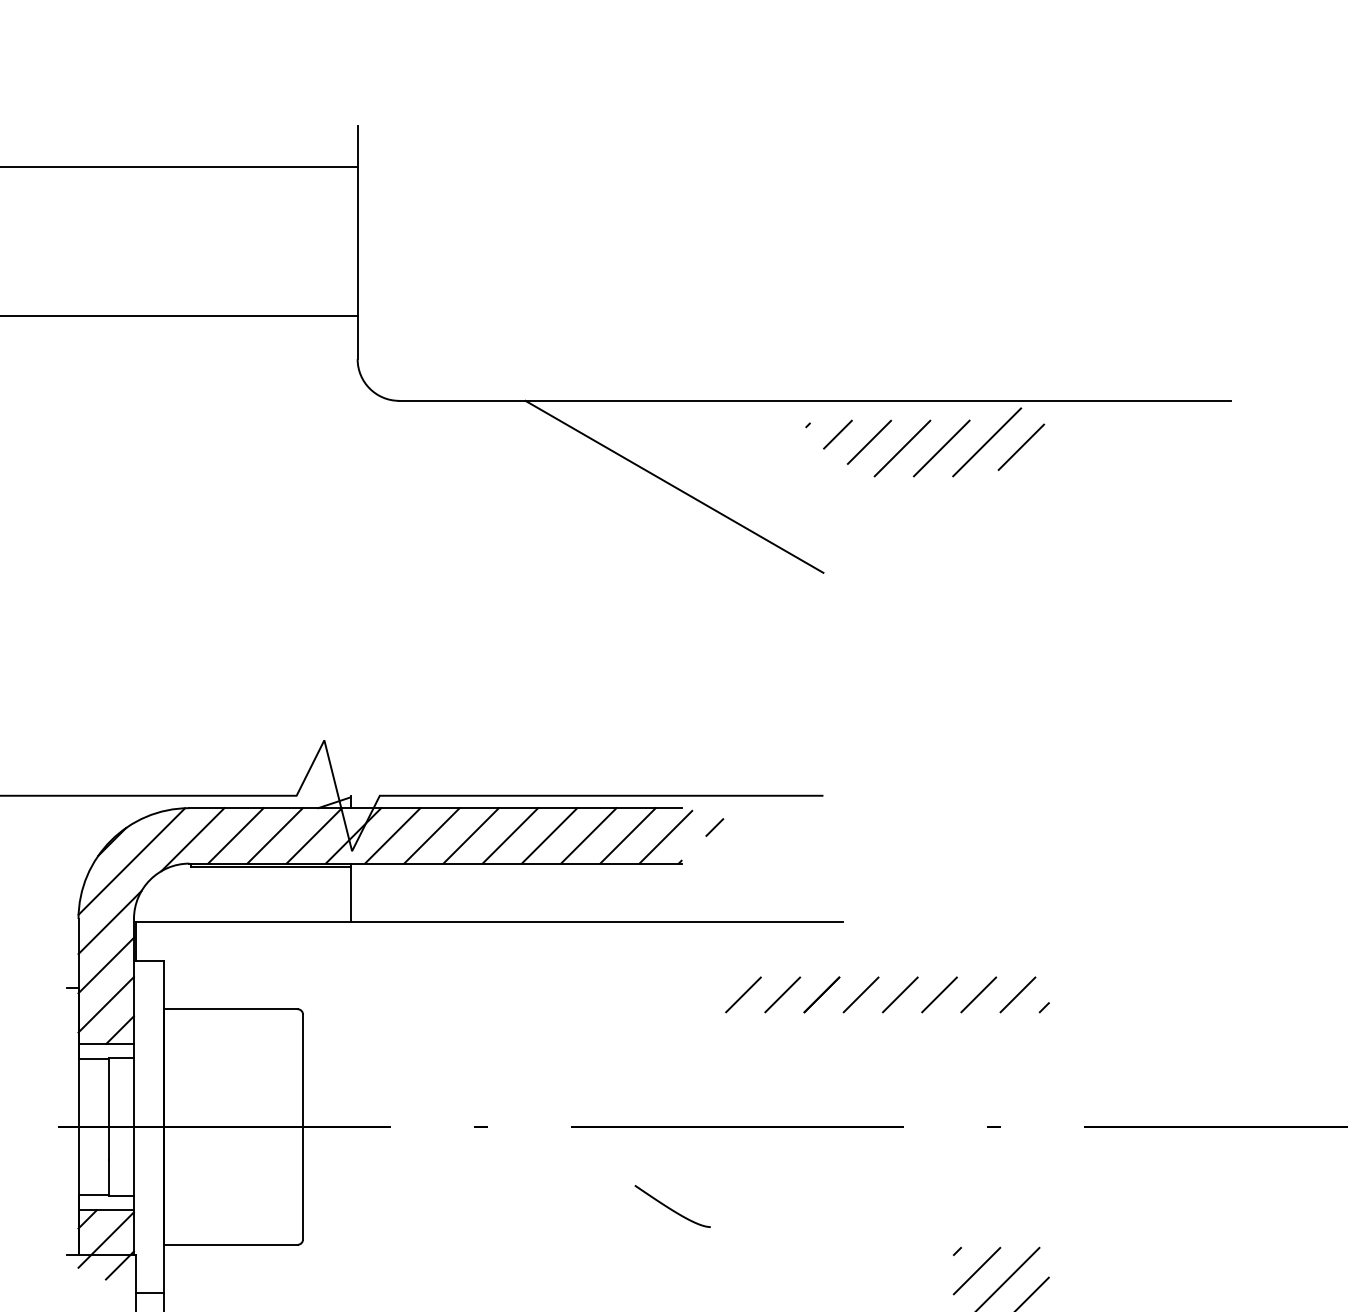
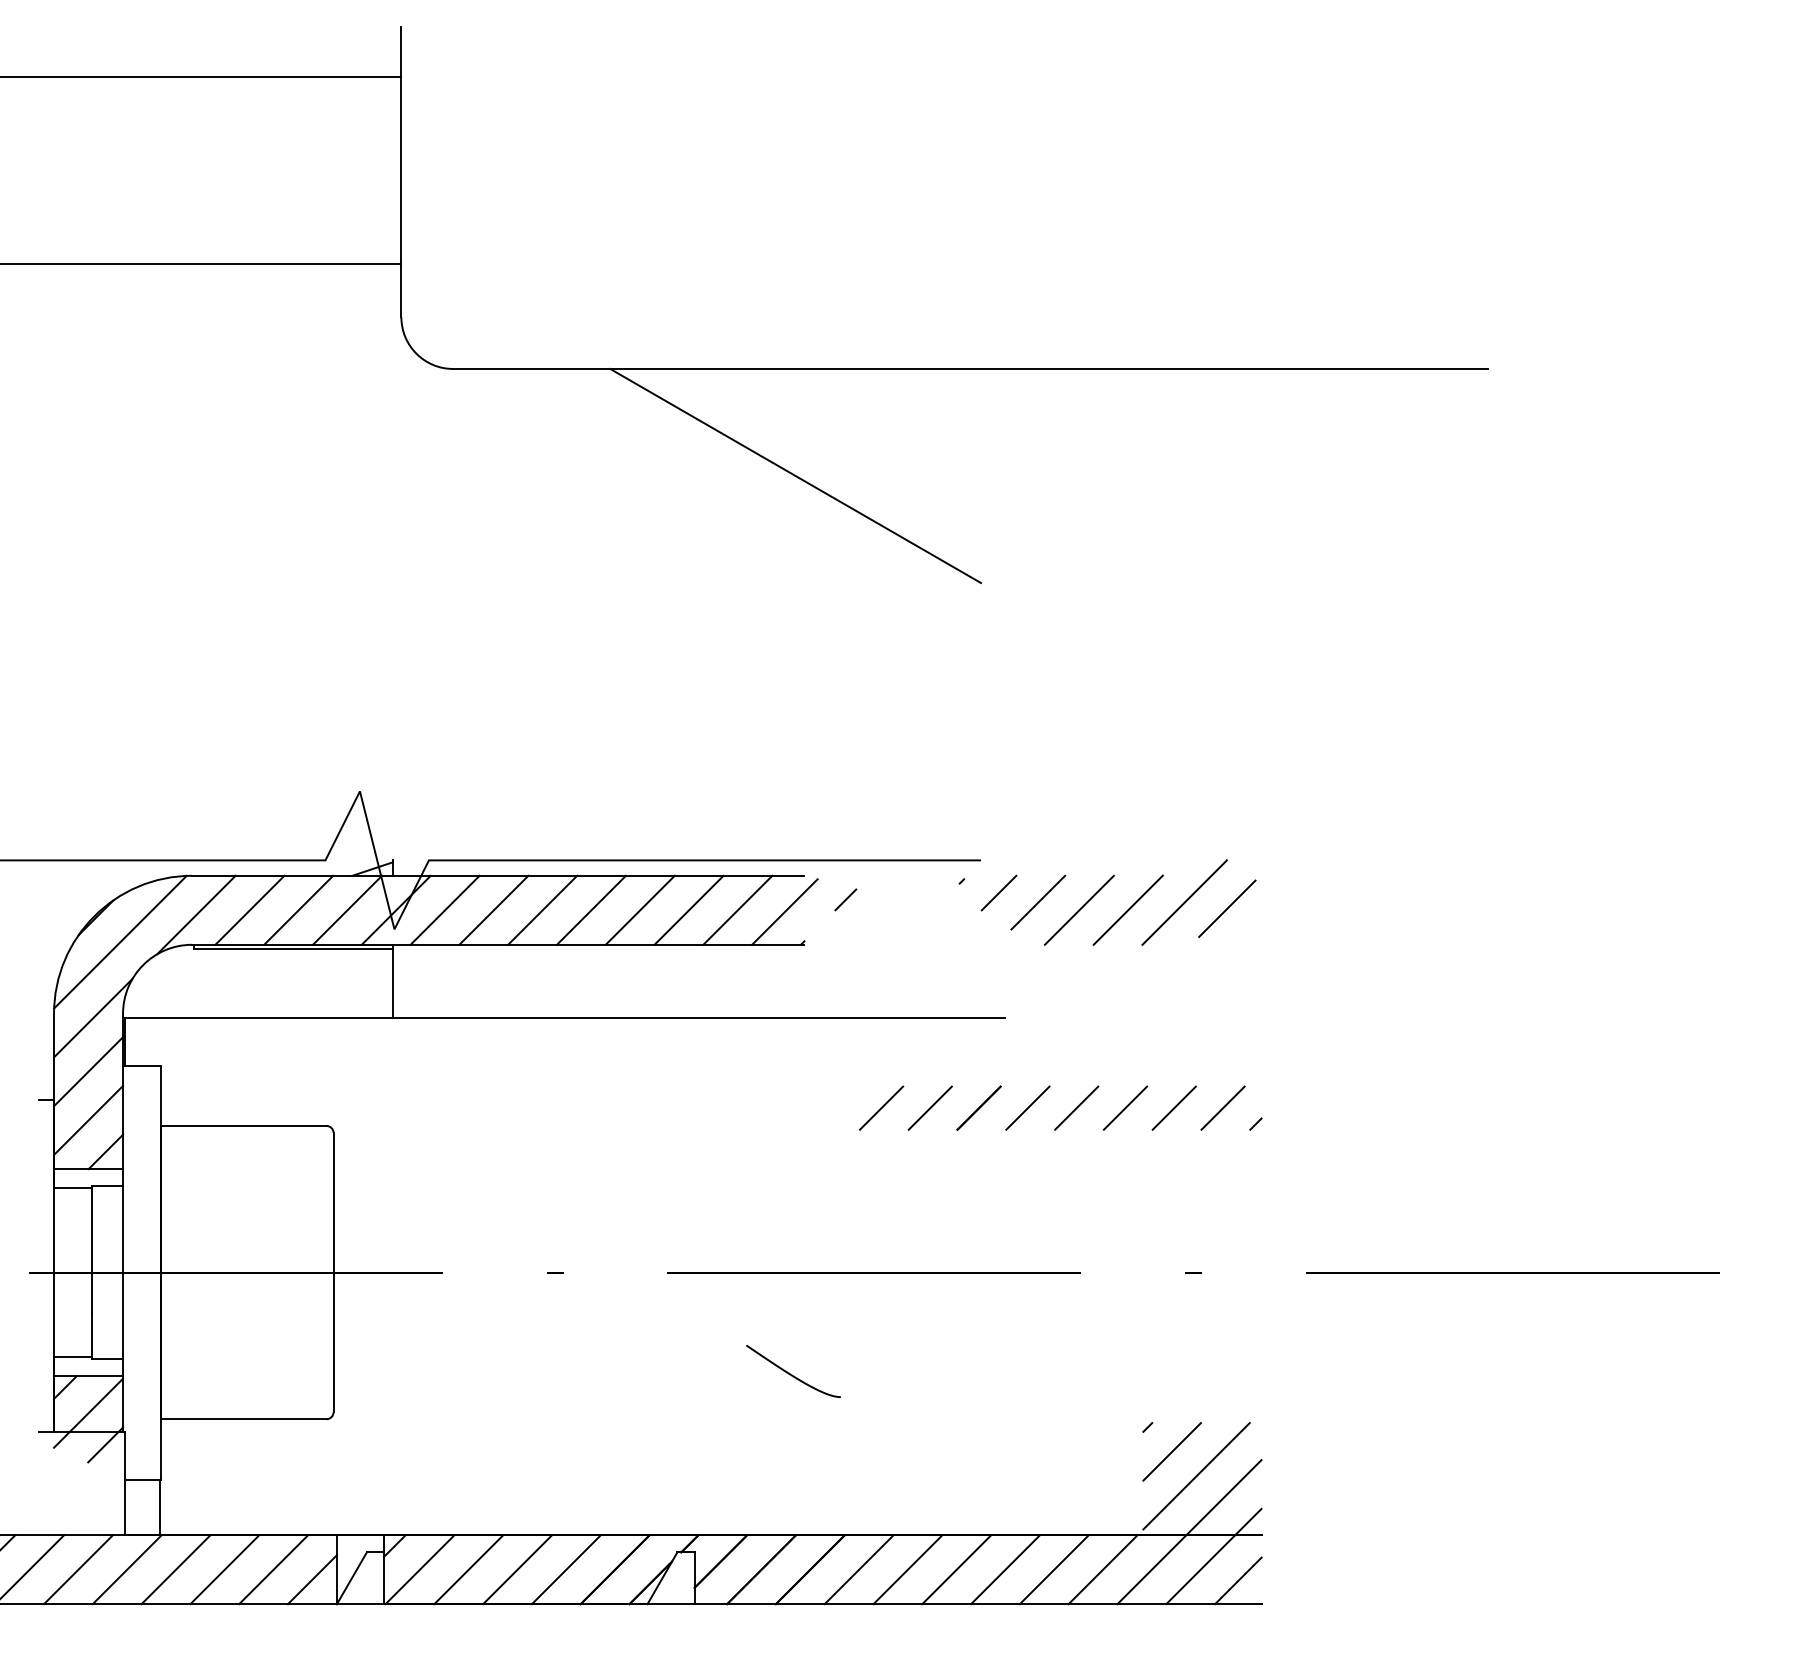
part: (917, 434) -> (1098, 892), moved

